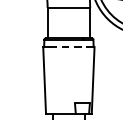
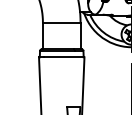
line: (72, 47) -> (64, 57), dashed -> solid

